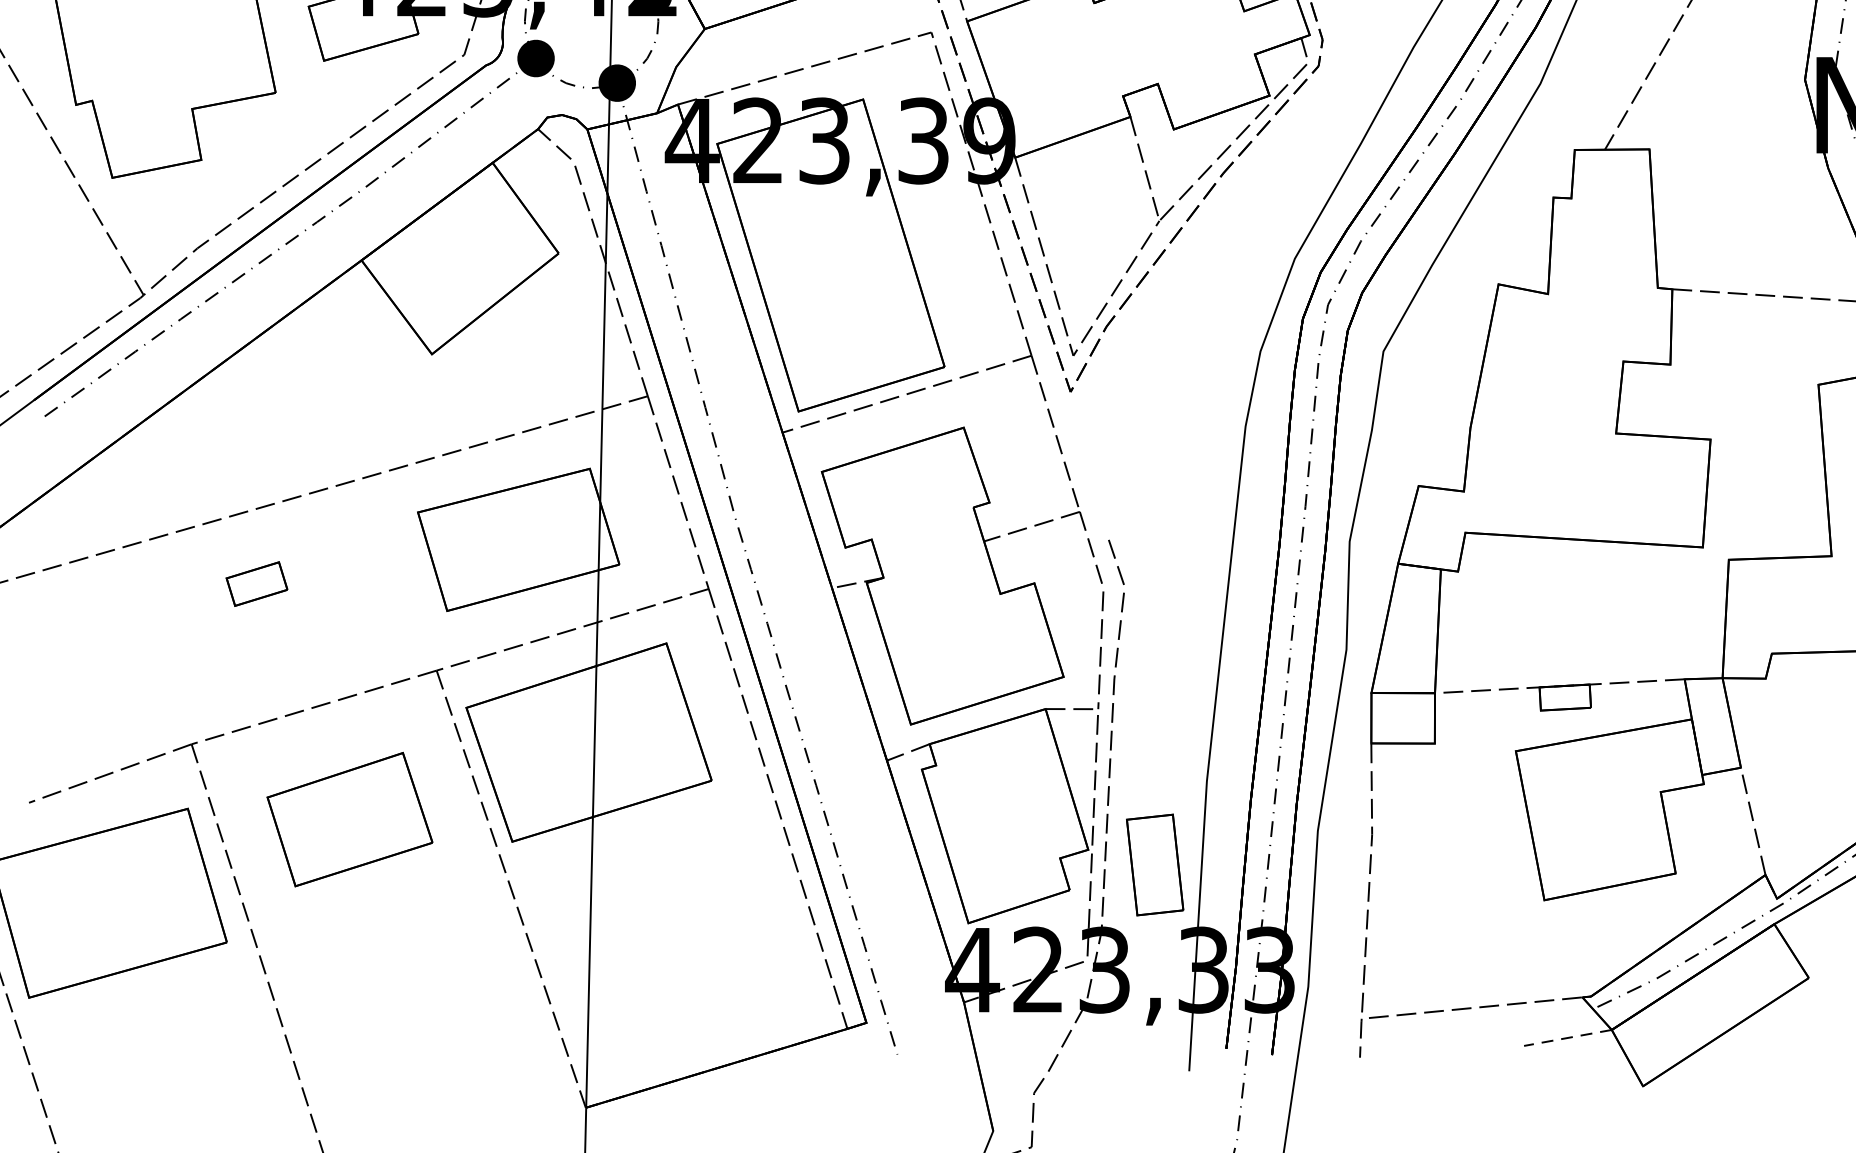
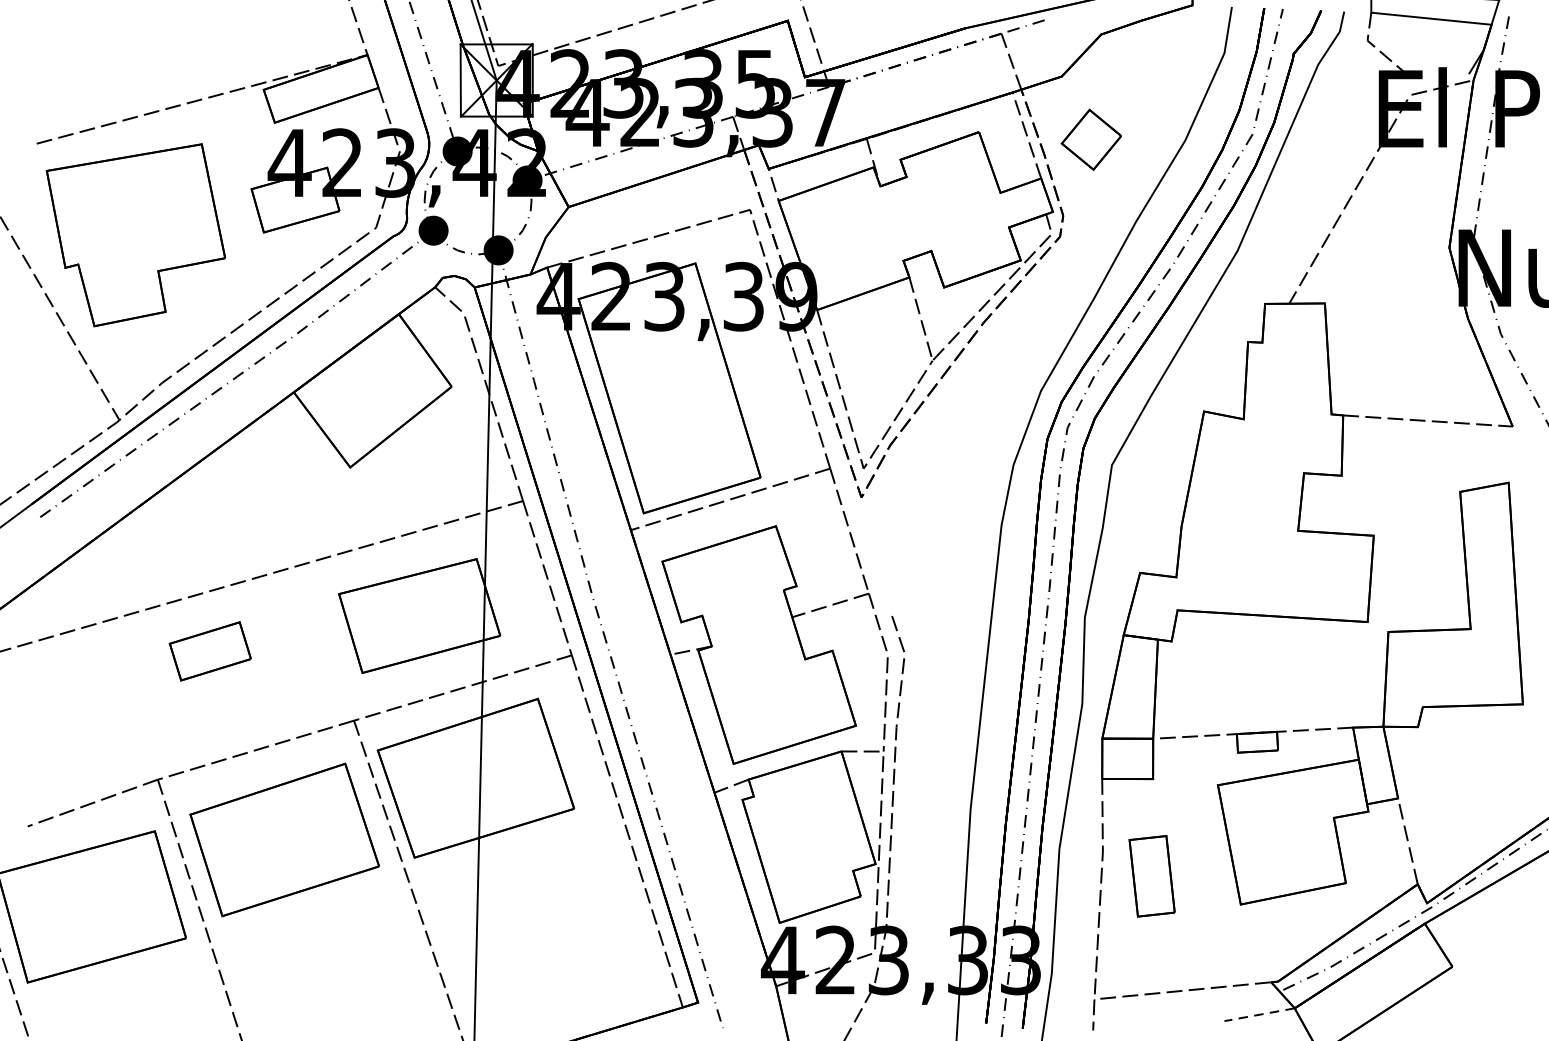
part: (256, 584) -> (209, 651), size x1.67
part: (349, 819) -> (284, 839), size x1.43
part: (1154, 865) -> (1151, 876), moved

